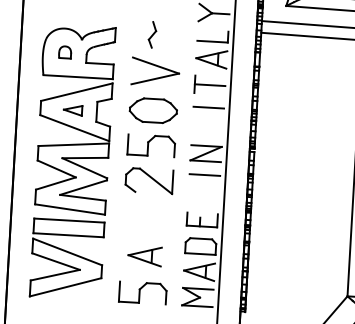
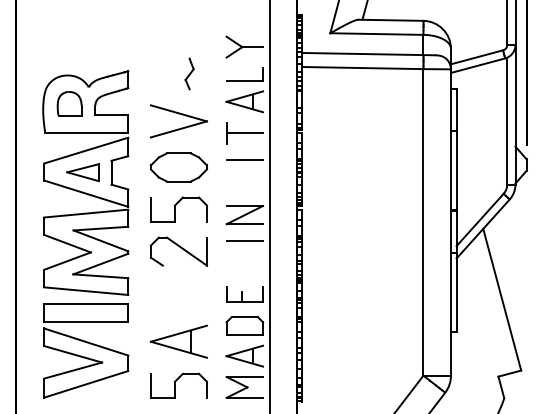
part: (152, 34) -> (189, 73), moved
part: (65, 52) -> (69, 103), size x1.67
part: (72, 110) -> (82, 172), size x1.43
part: (144, 255) -> (178, 341), size x1.43

